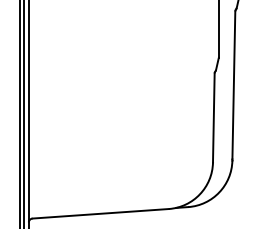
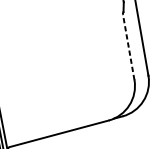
line: (213, 117) -> (128, 46), solid -> dashed

